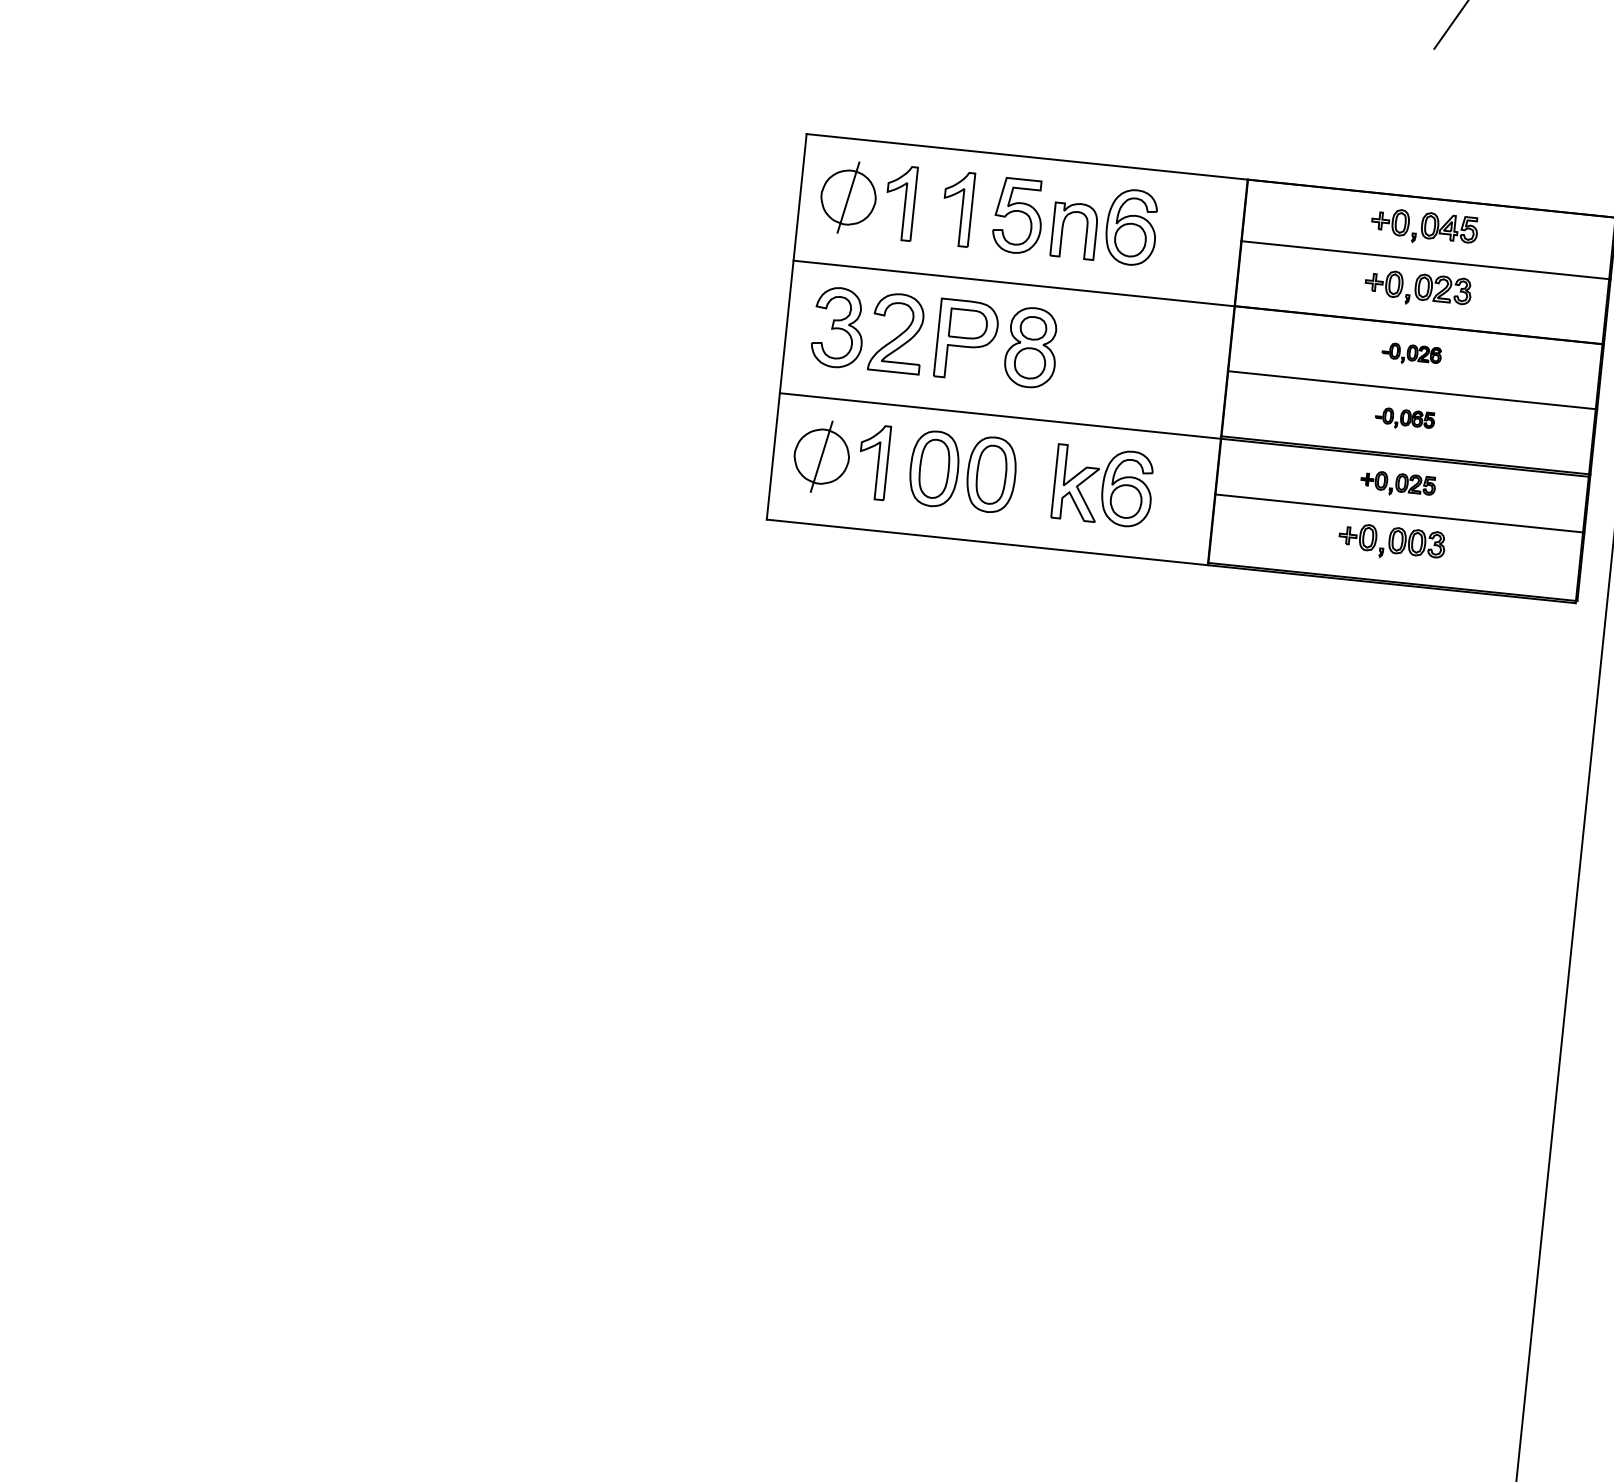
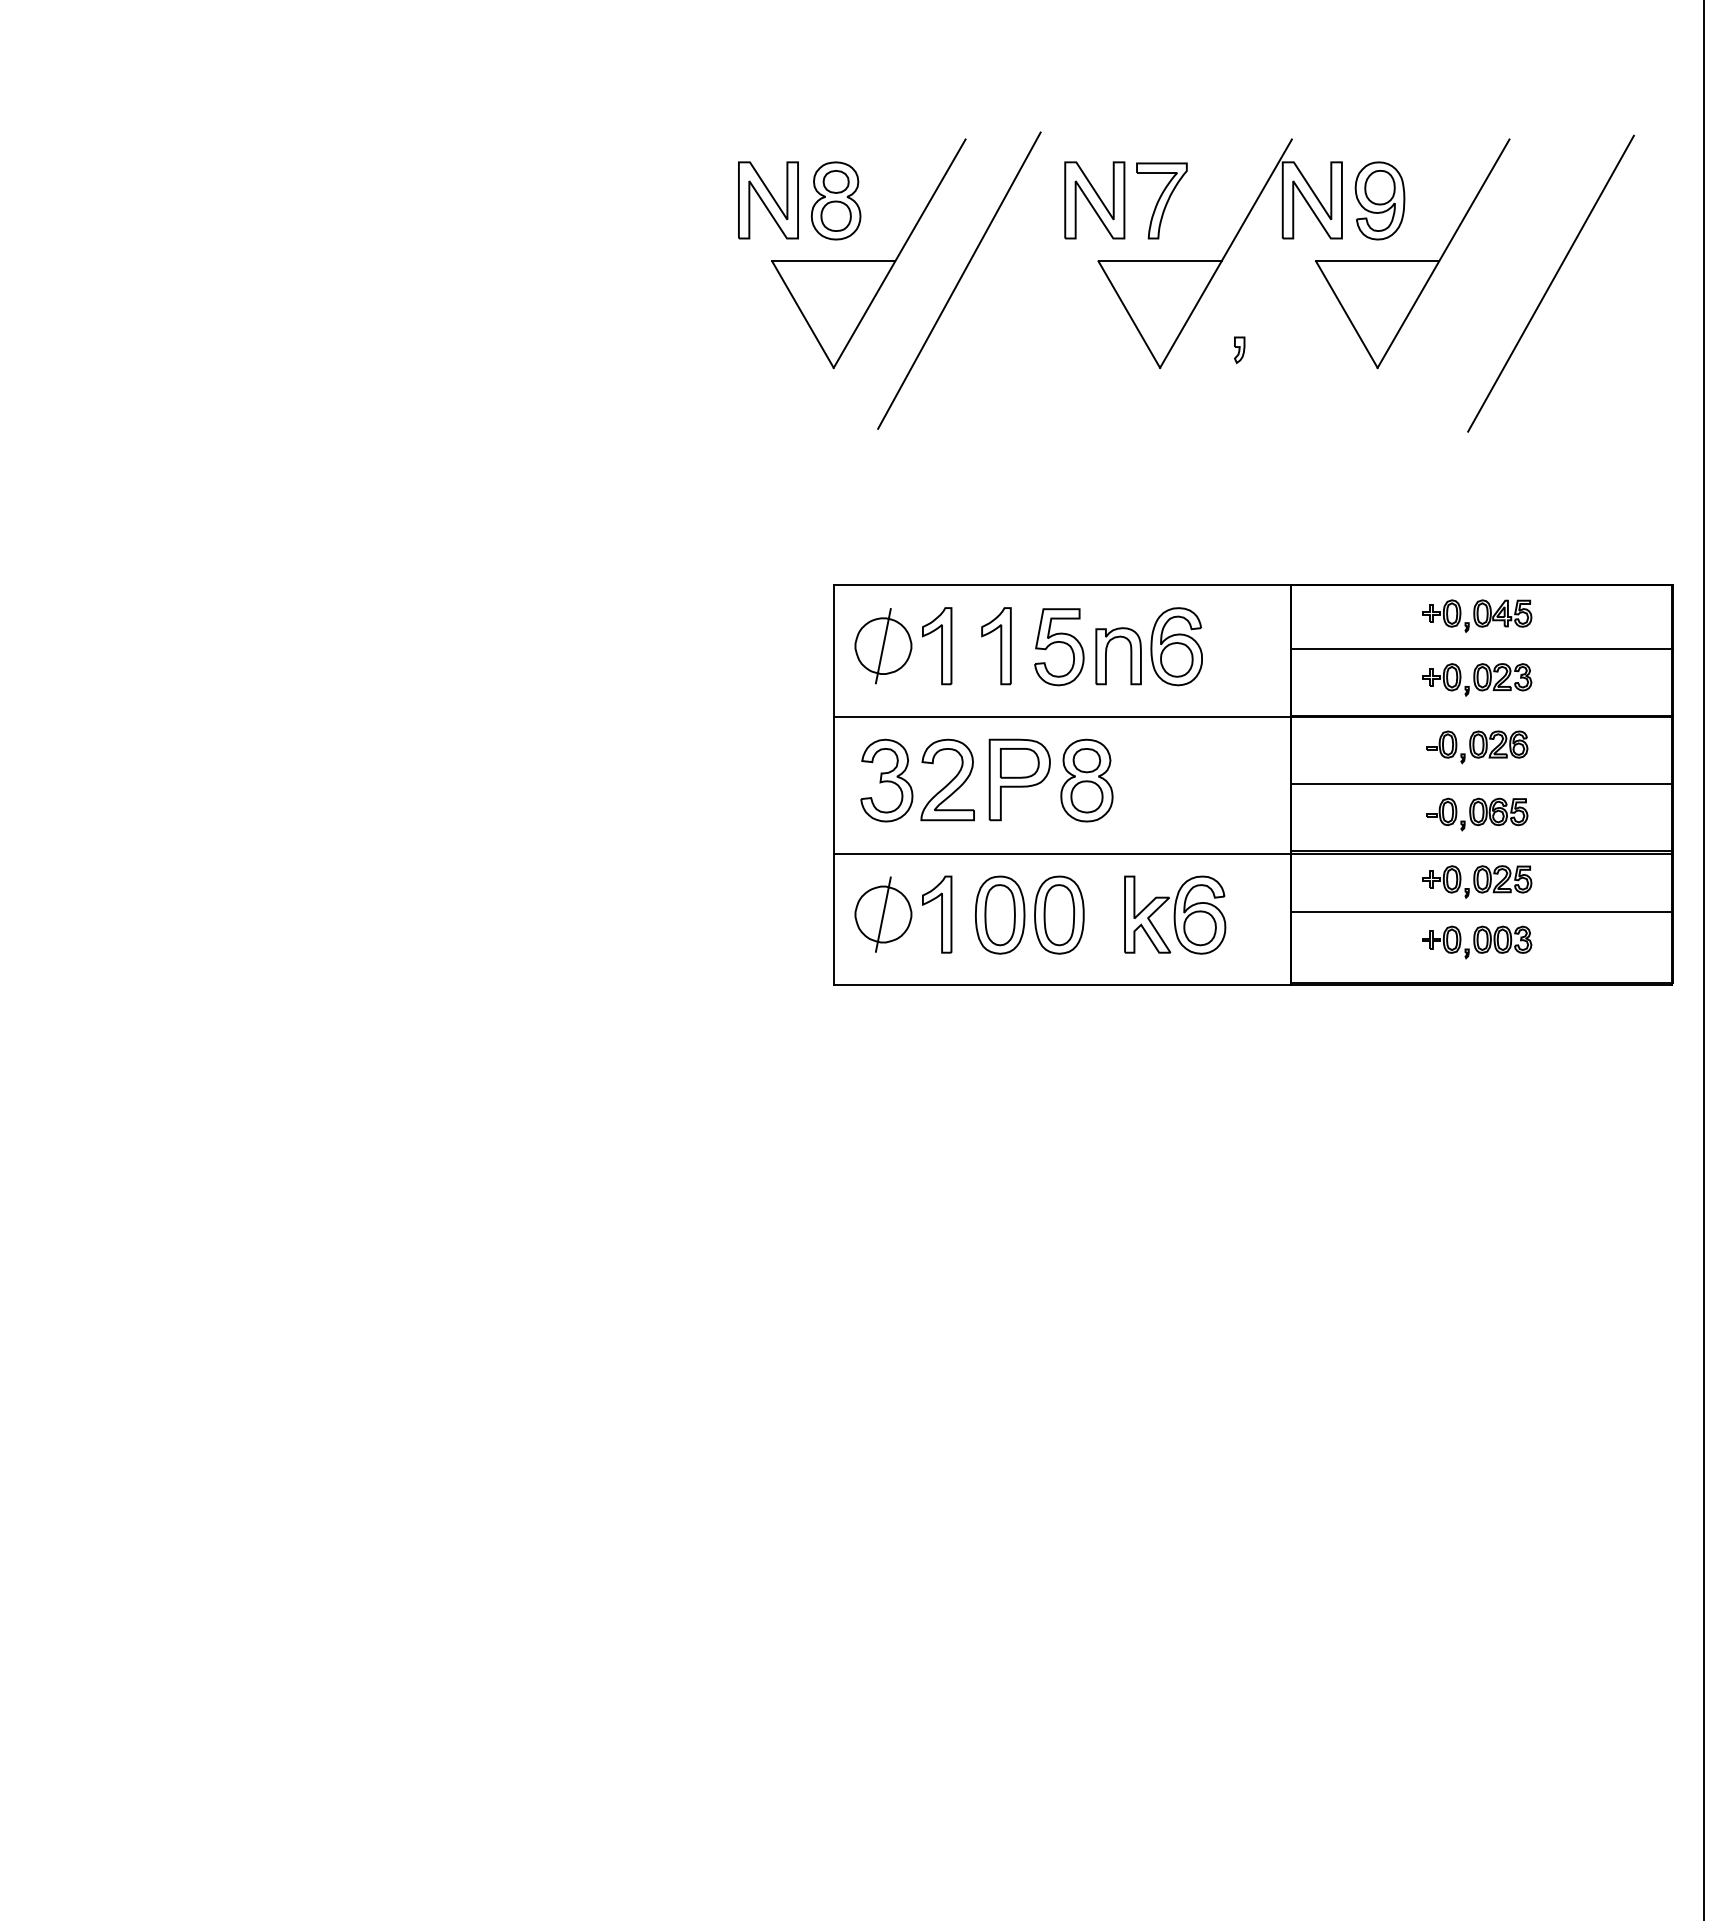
part: (1411, 354) -> (1477, 747), size x1.67
part: (1405, 419) -> (1477, 814), size x1.67
part: (1398, 484) -> (1477, 881), size x1.43

